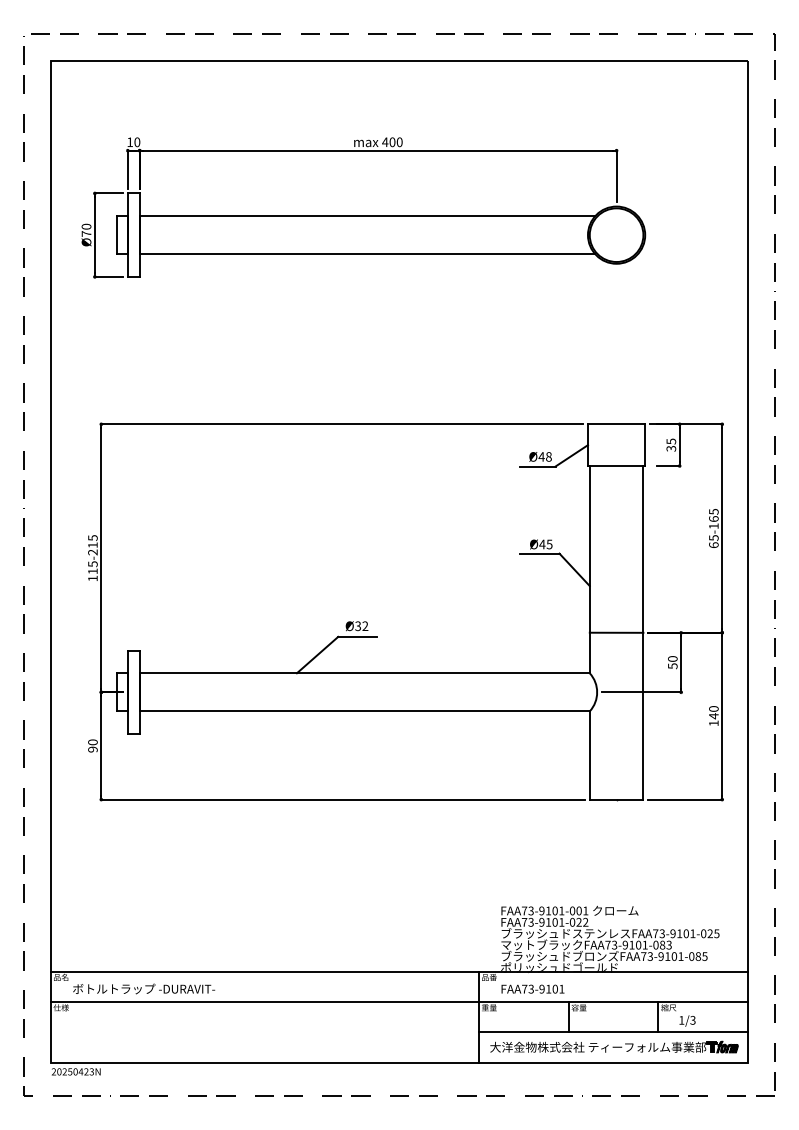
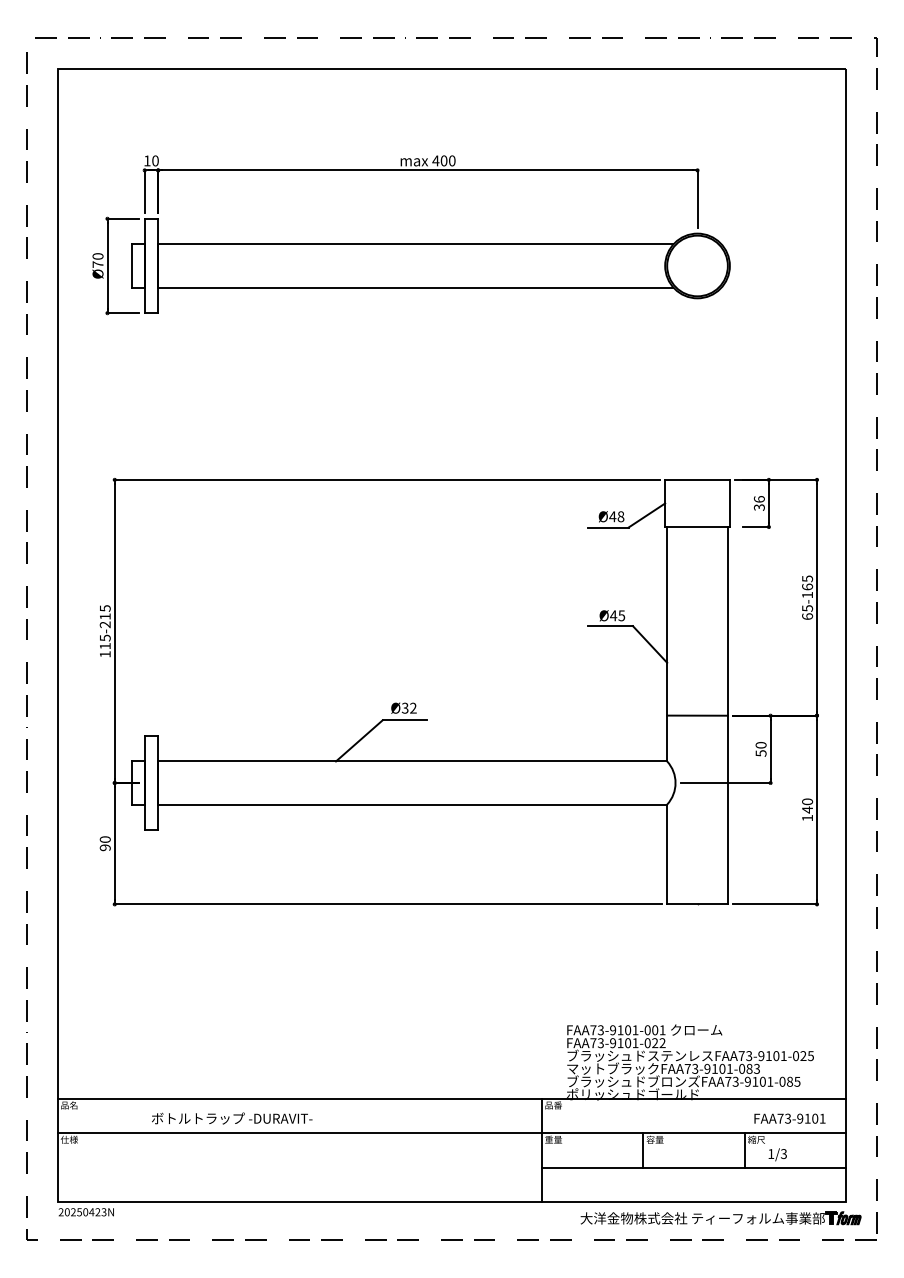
text: (670, 441) -> (758, 499), 35 -> 36
text: (144, 988) -> (232, 1118), moved
text: (532, 988) -> (789, 1118), moved
part: (613, 1047) -> (720, 1218), moved

